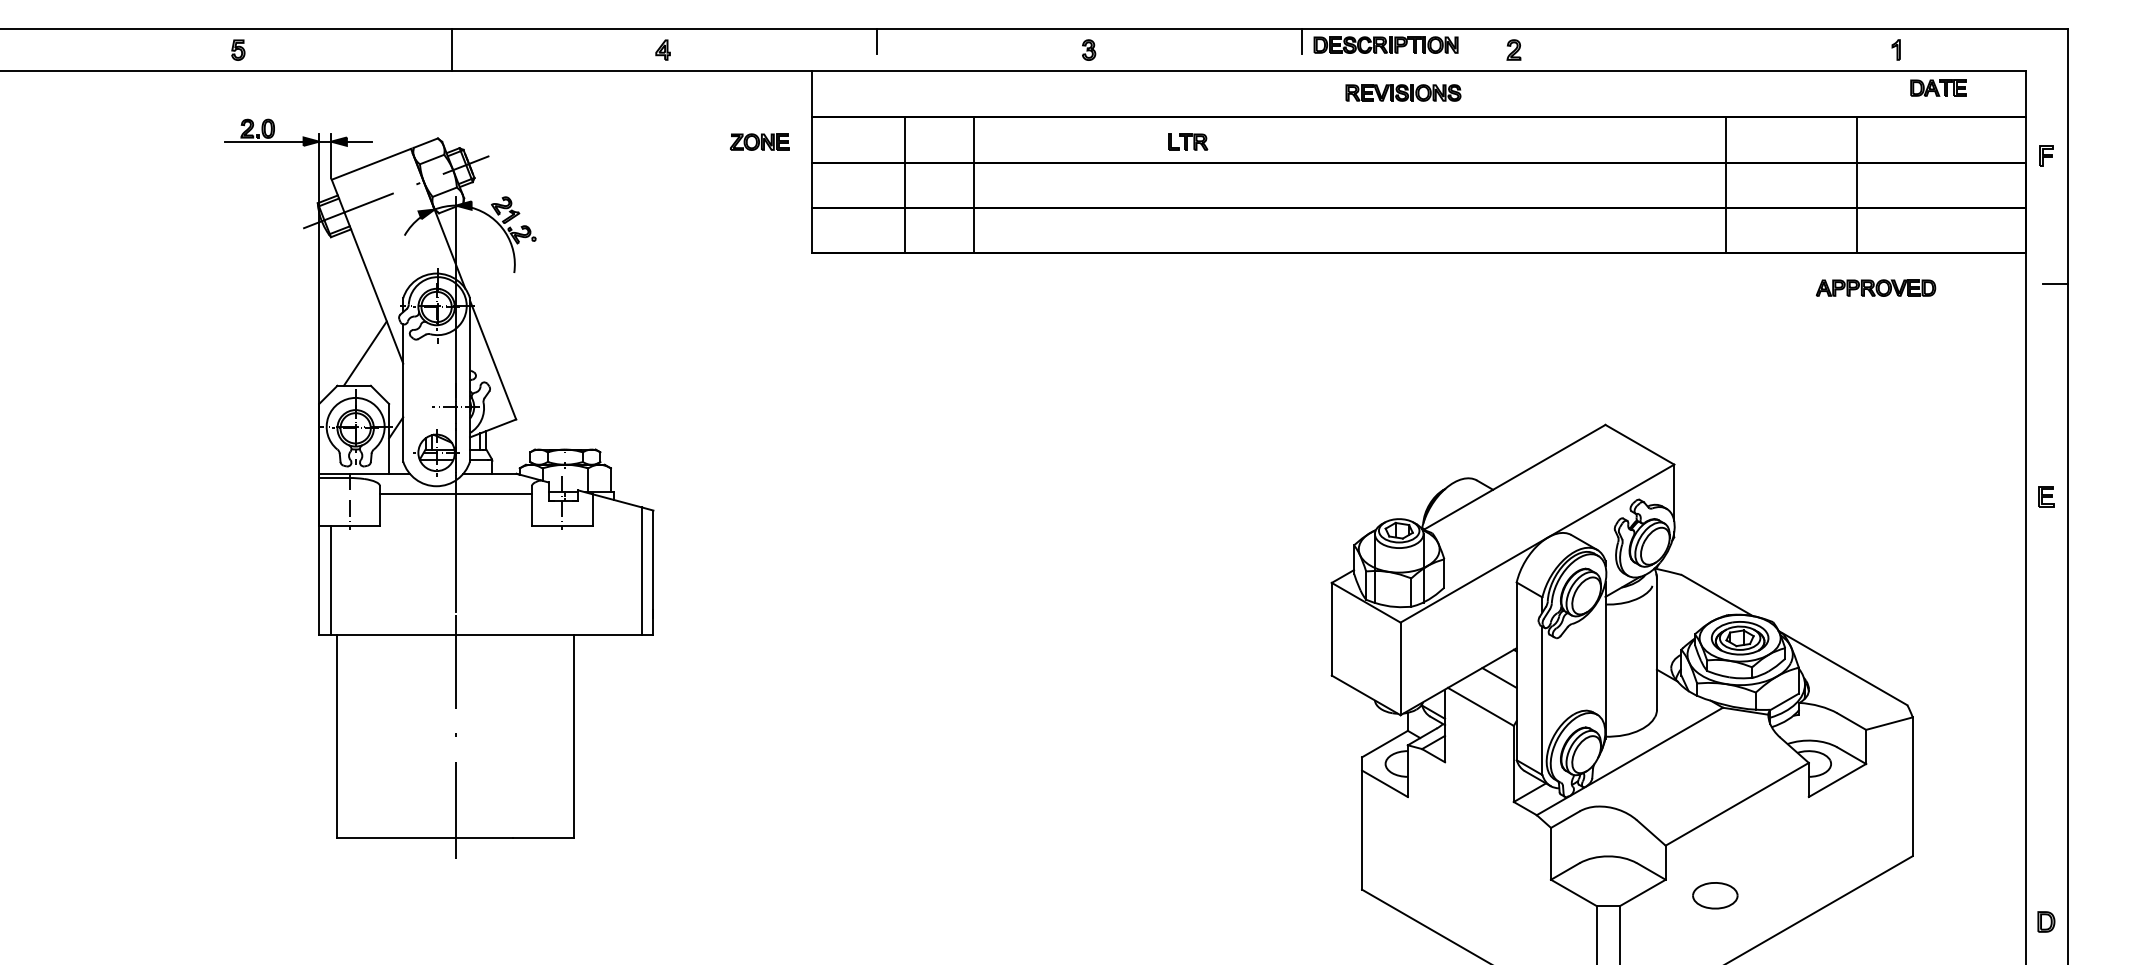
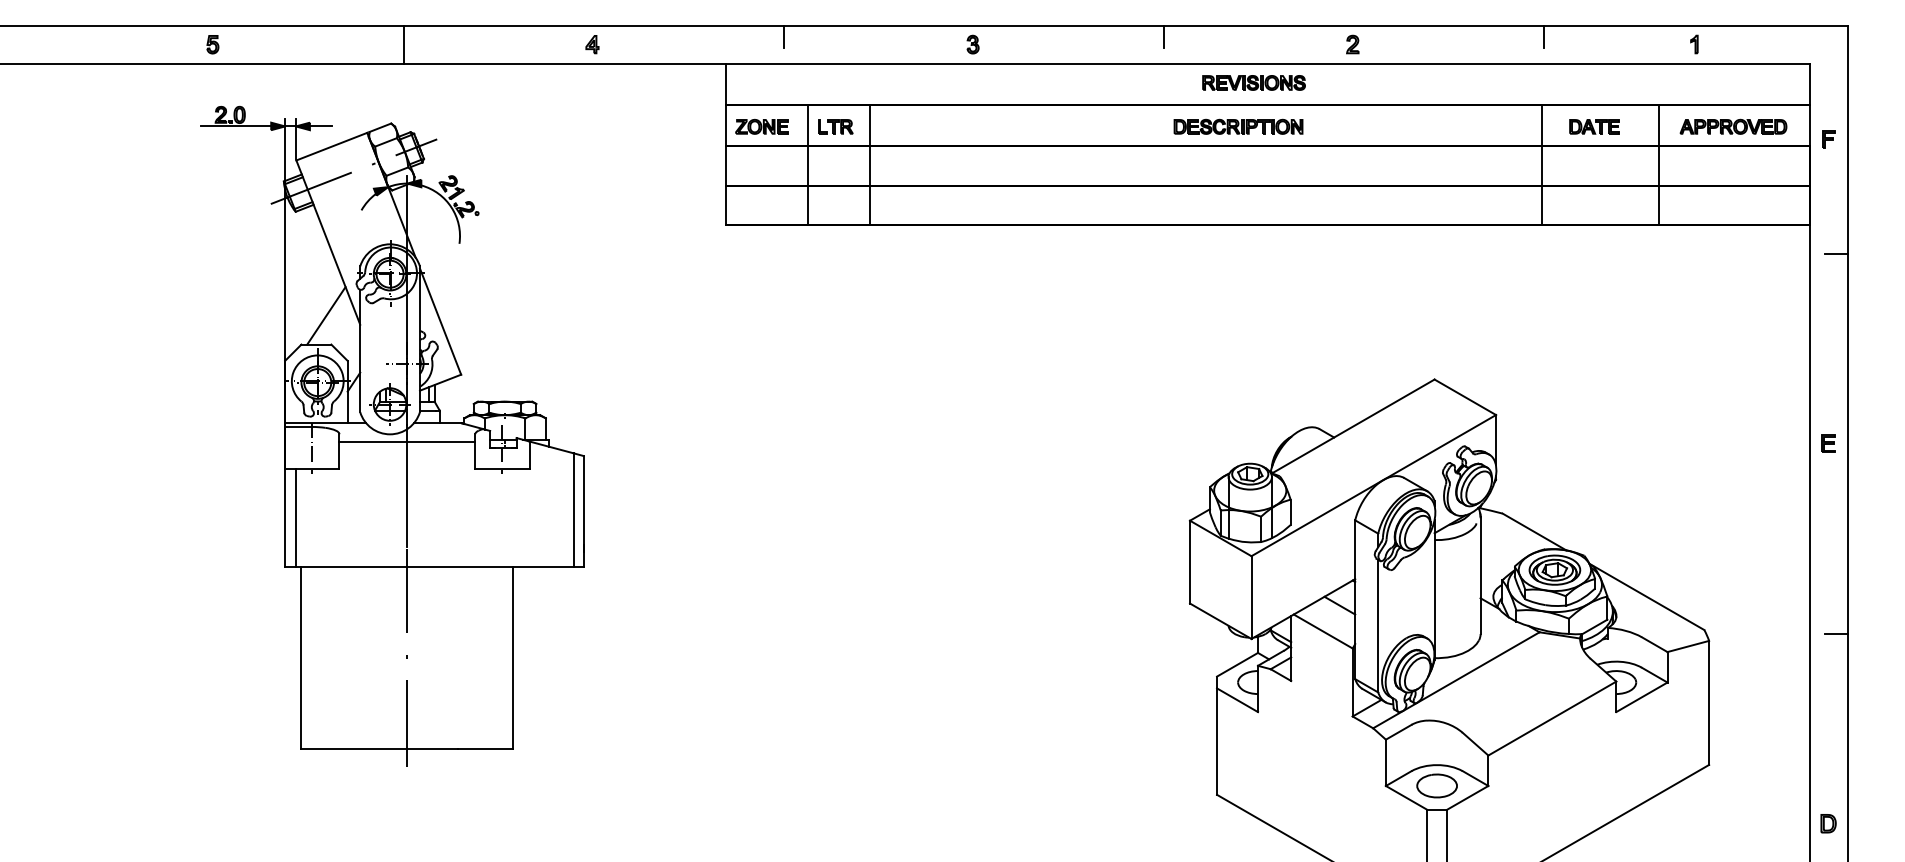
line: (1727, 41) -> (1543, 36), added
part: (1385, 44) -> (1238, 126), moved
part: (1938, 87) -> (1594, 126), moved
part: (759, 141) -> (761, 126), moved
part: (1188, 141) -> (835, 126), moved
part: (1875, 287) -> (1733, 126), moved
line: (2055, 709) -> (1836, 633), added
part: (1715, 895) -> (1437, 785), moved

